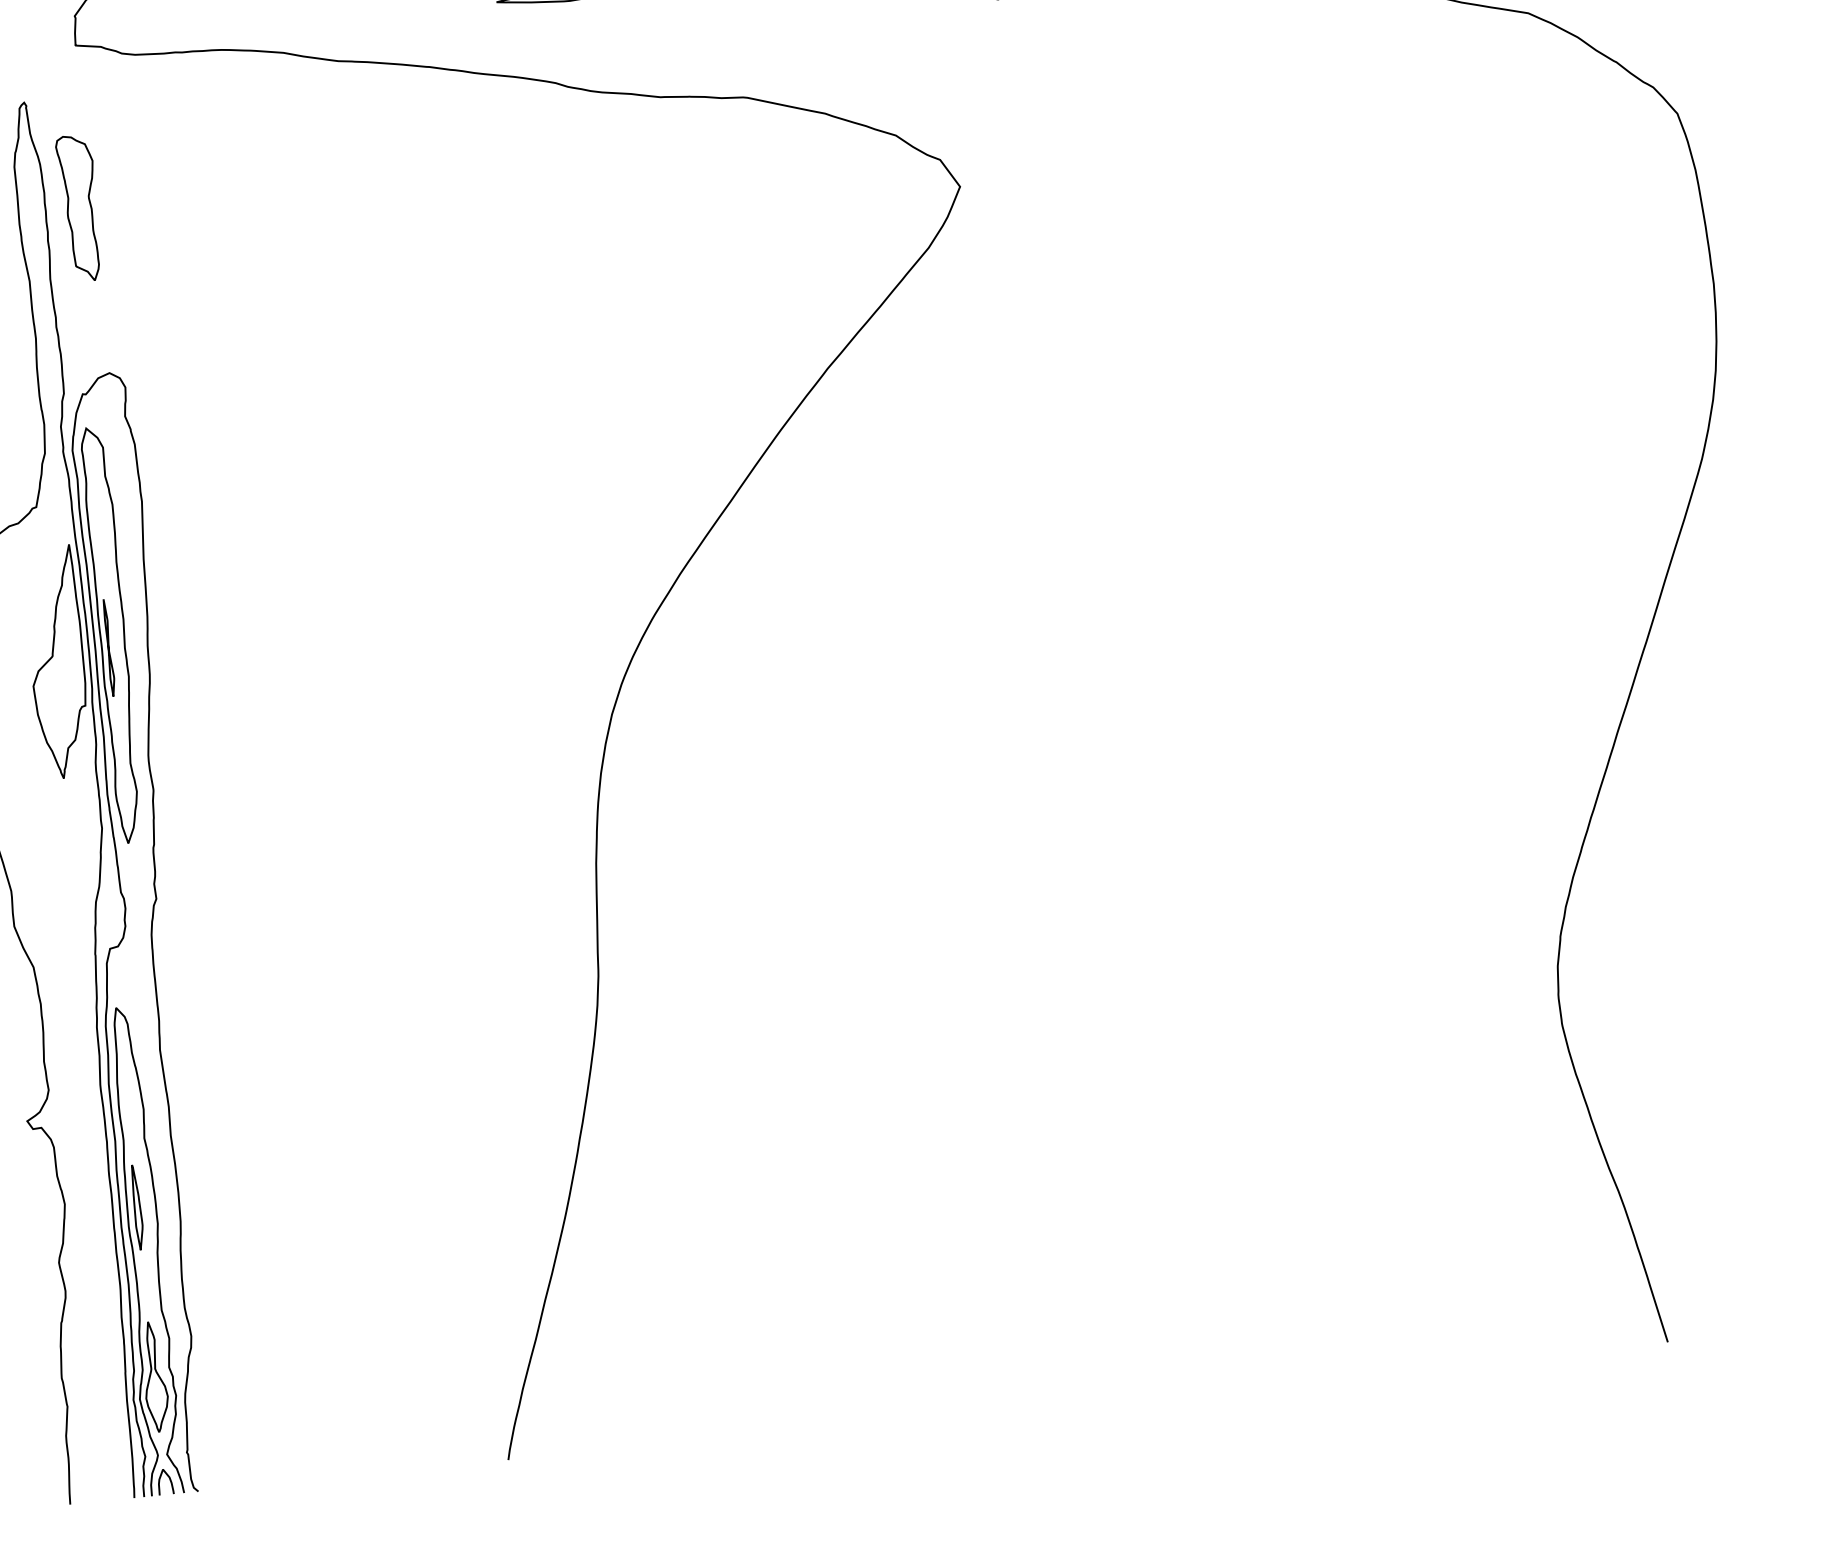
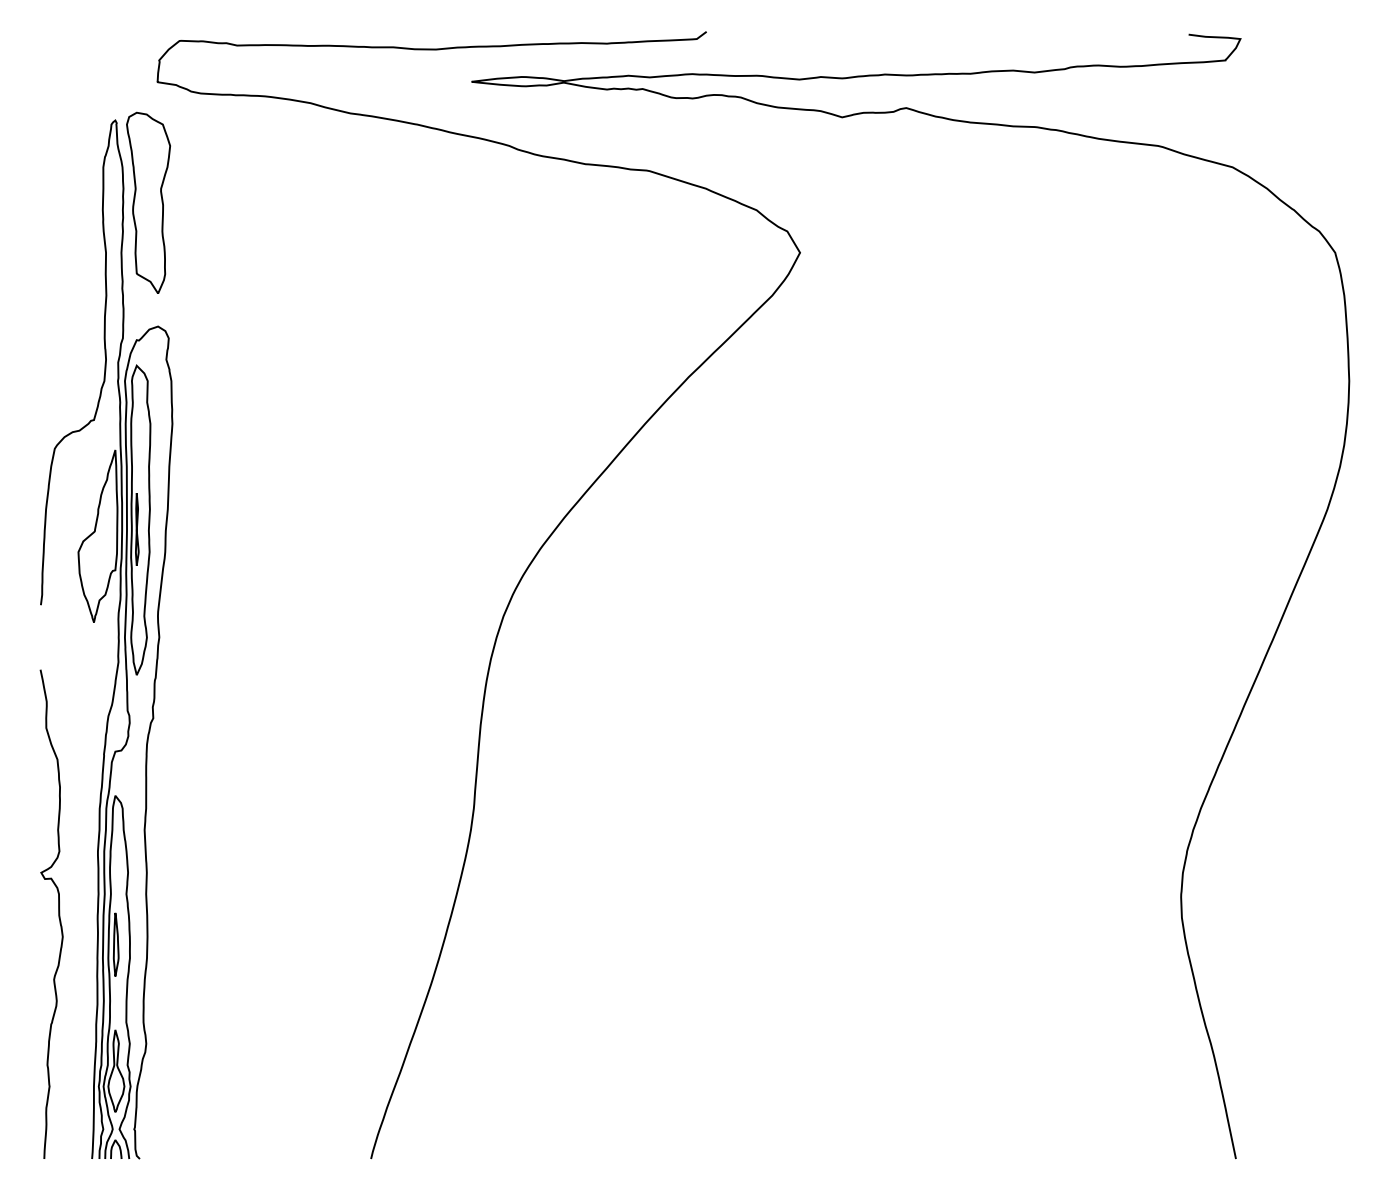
part: (79, 208) -> (148, 202), size x1.67

